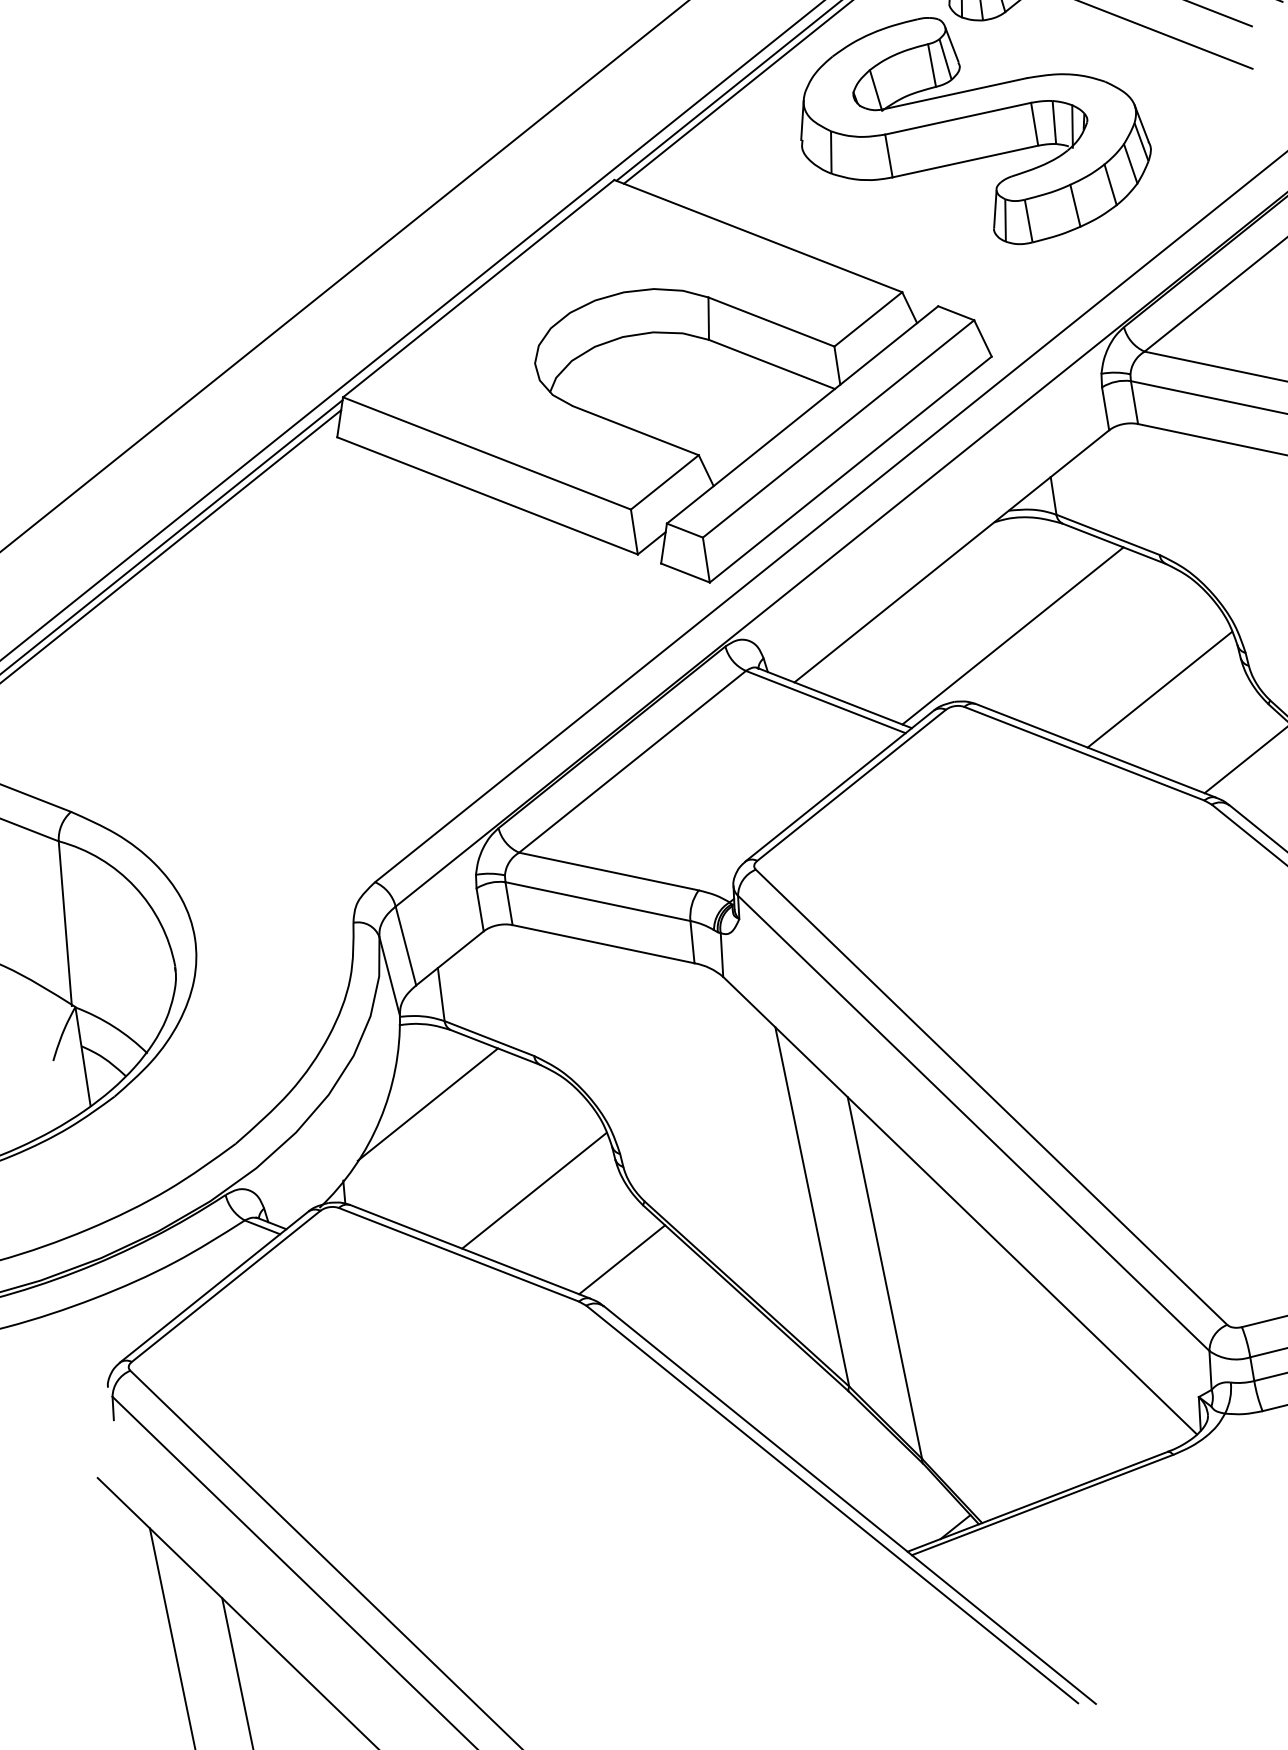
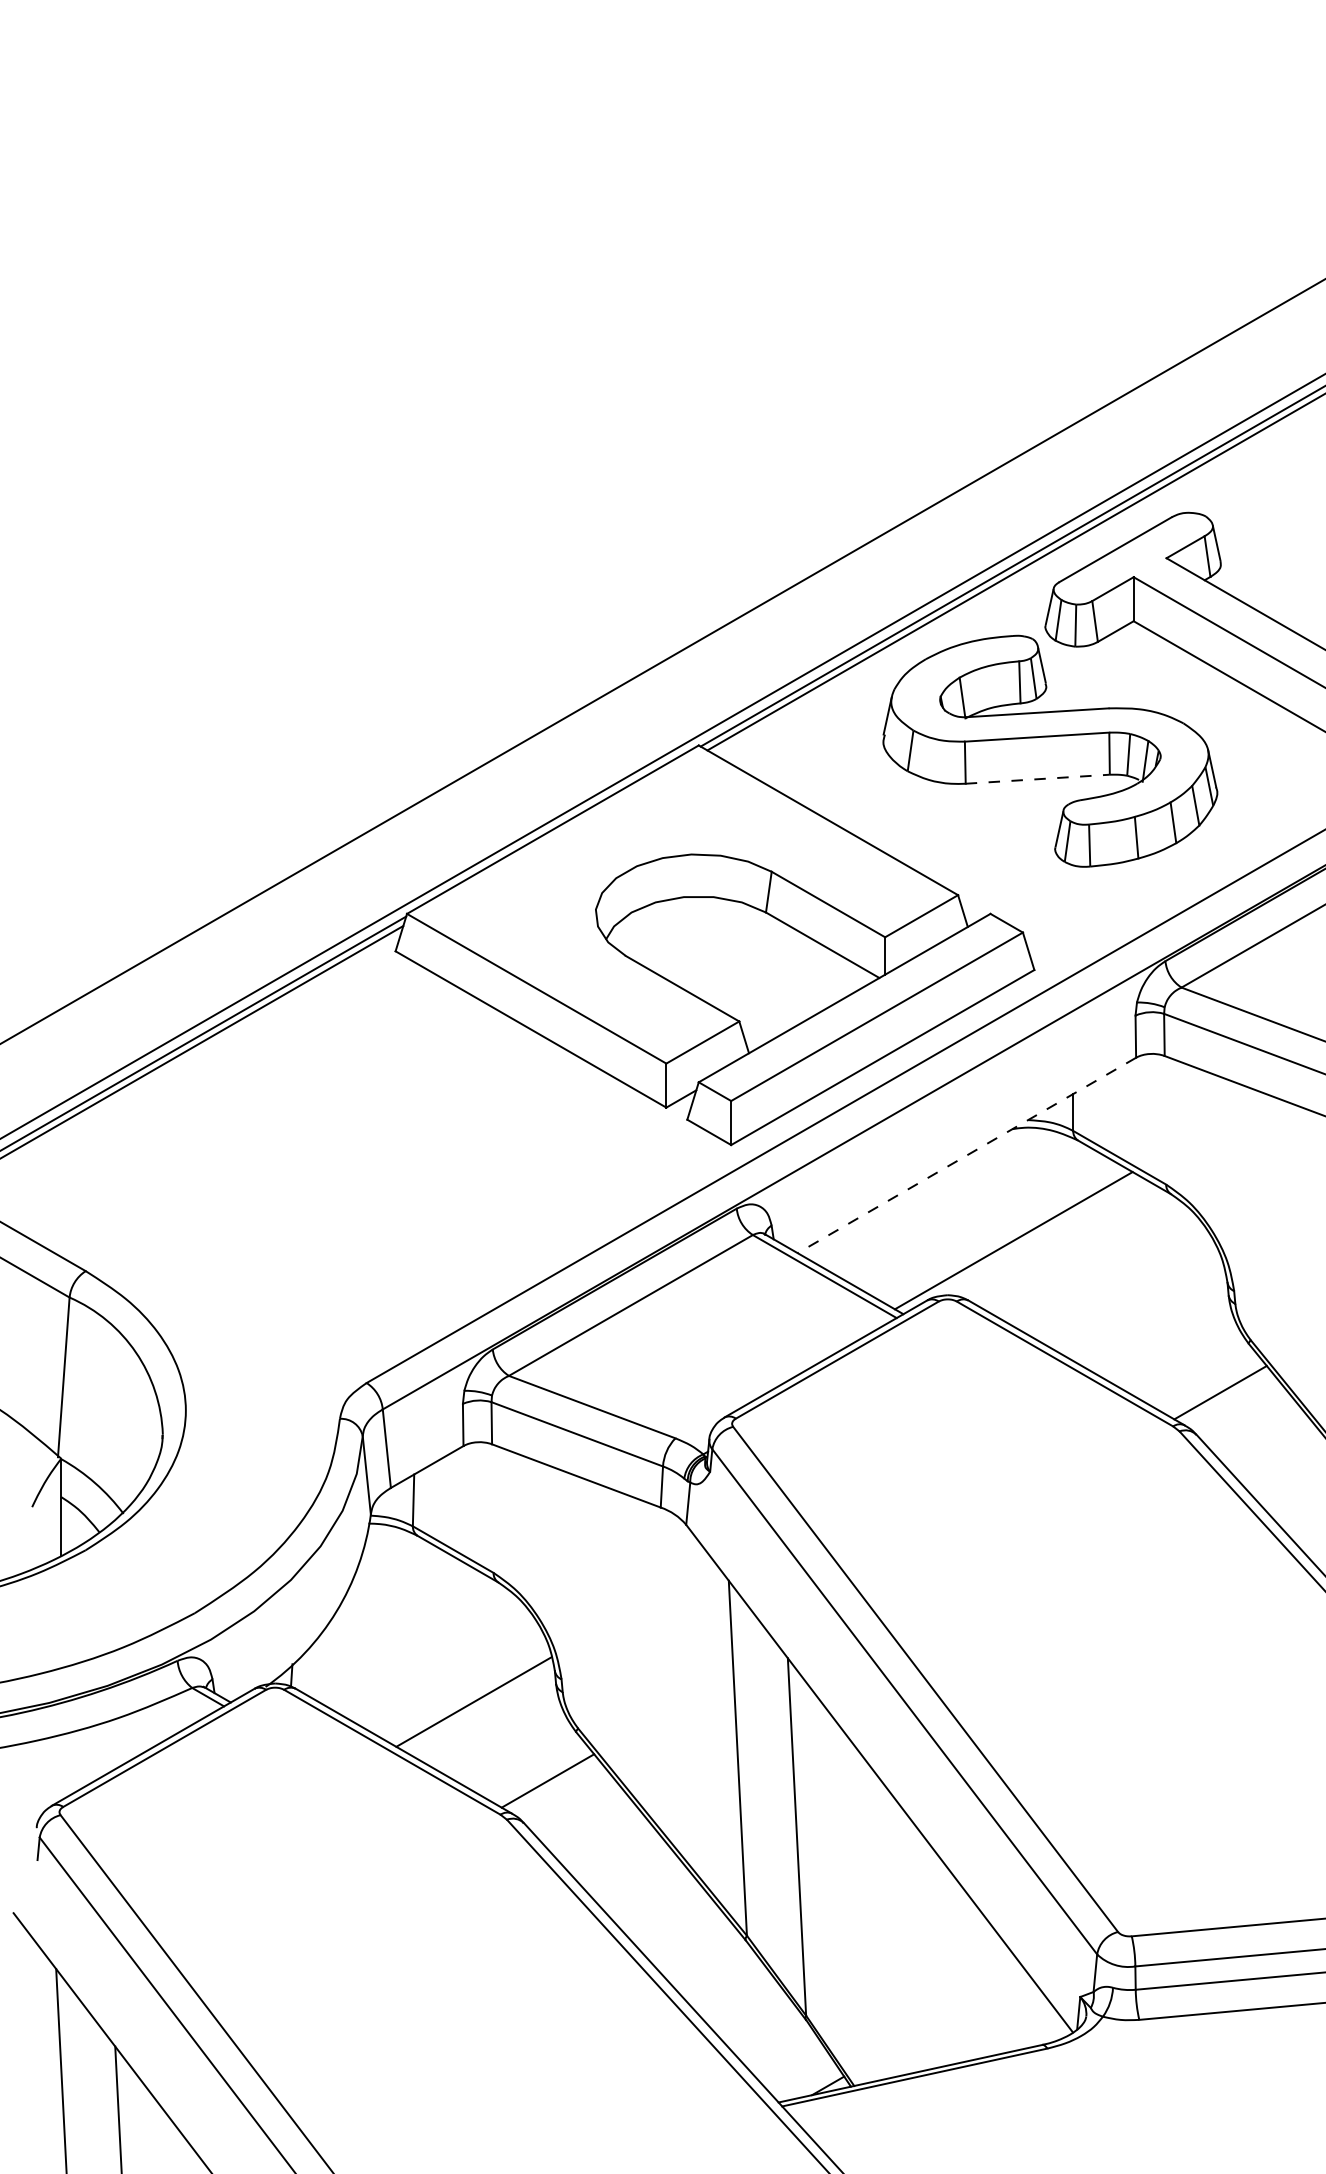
line: (966, 161) -> (1038, 779), solid -> dashed
line: (951, 556) -> (966, 1155), solid -> dashed
line: (1159, 689) -> (1146, 1313), removed
line: (427, 1104) -> (384, 1603), removed

